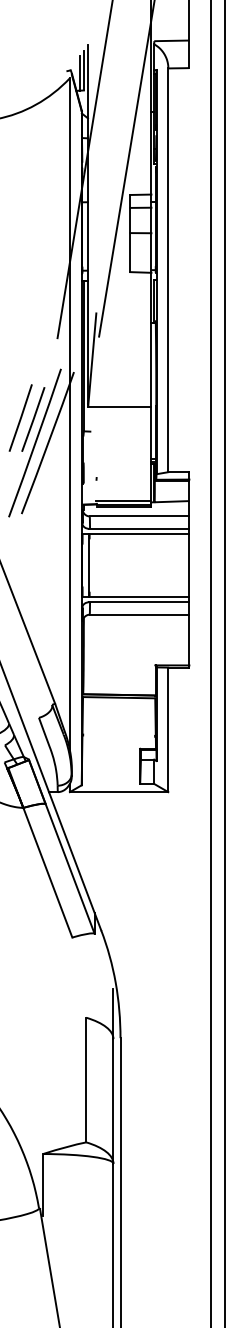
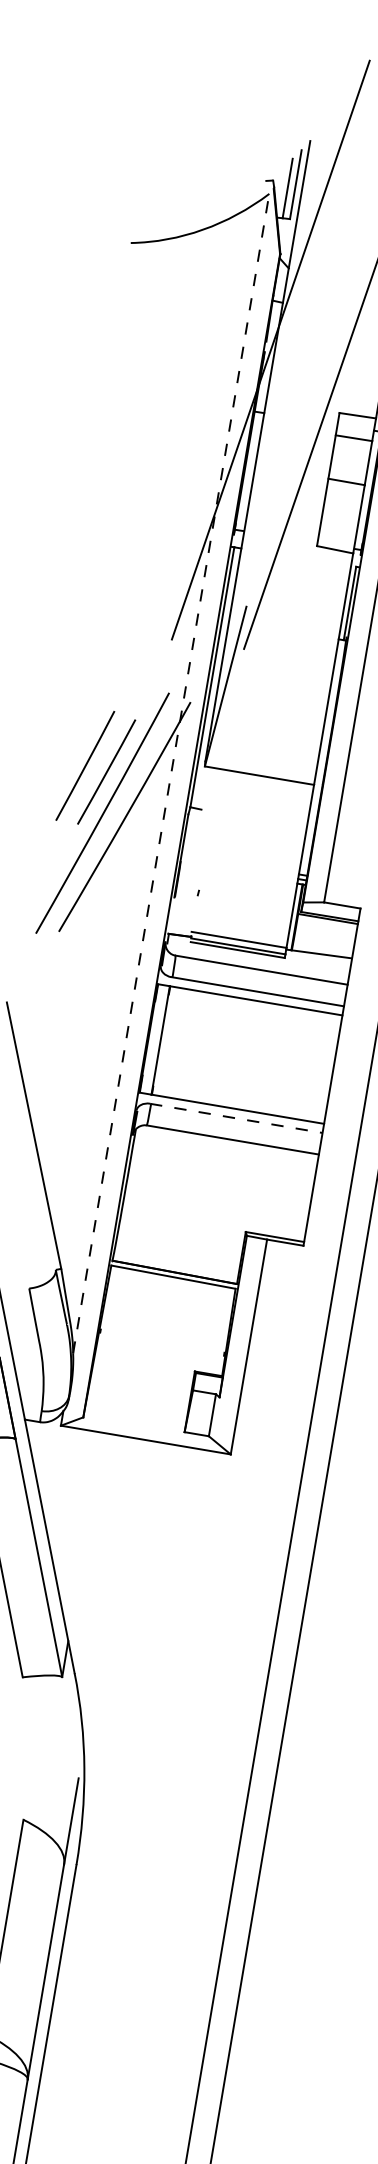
line: (69, 413) -> (170, 772), solid -> dashed
line: (139, 602) -> (236, 1118), solid -> dashed

